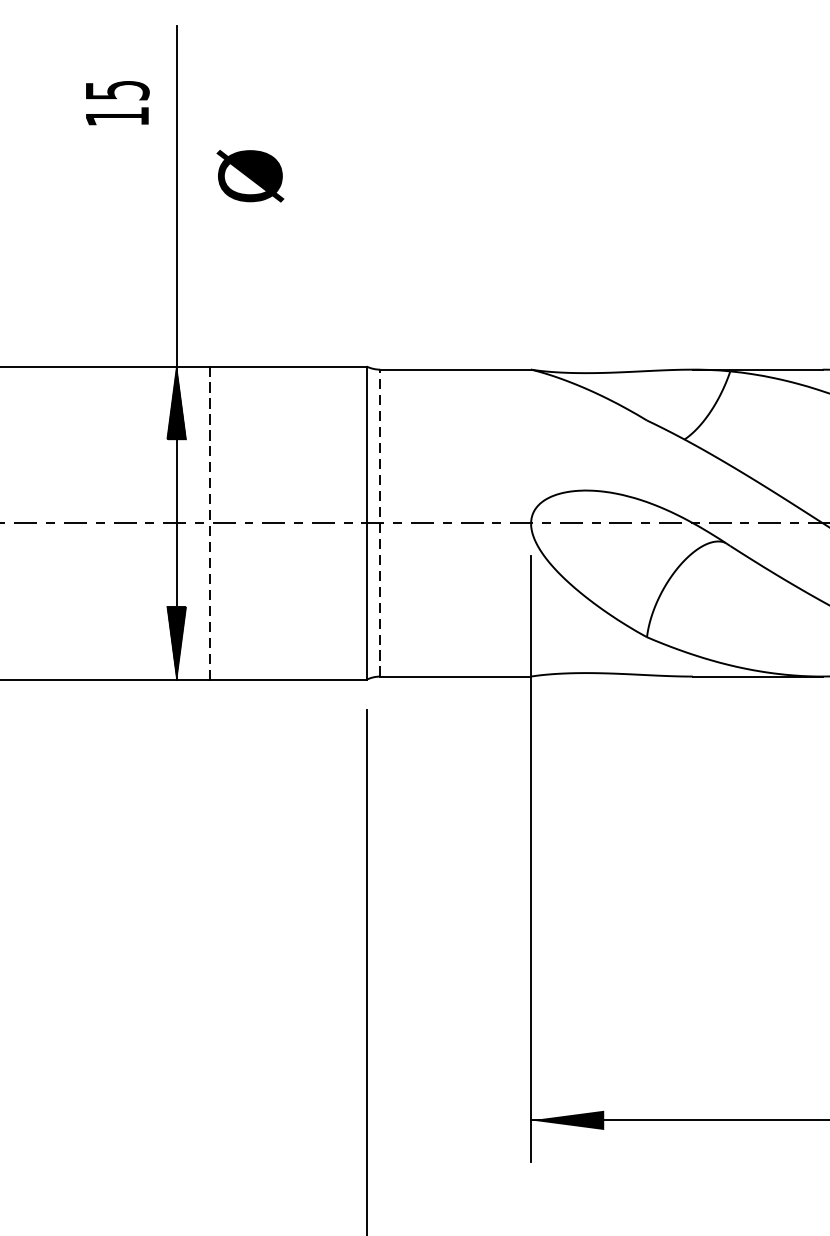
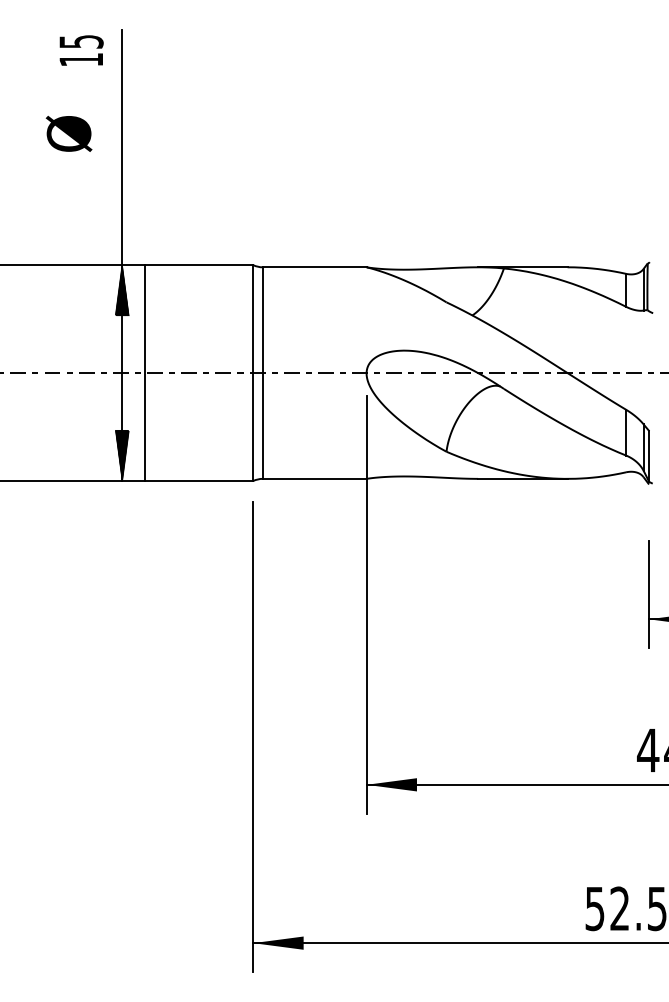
text: (117, 103) -> (81, 50), moved
text: (249, 175) -> (68, 133), moved
line: (210, 523) -> (145, 373), dashed -> solid
line: (380, 523) -> (262, 373), dashed -> solid

